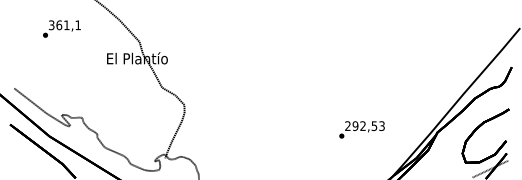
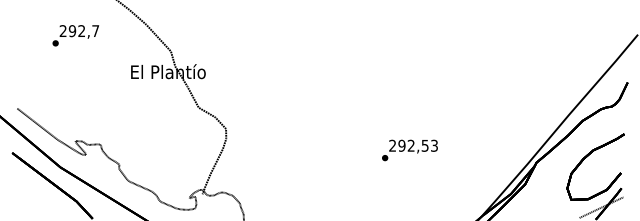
text: (64, 25) -> (79, 31), 361,1 -> 292,7
text: (361, 129) -> (409, 150), moved

